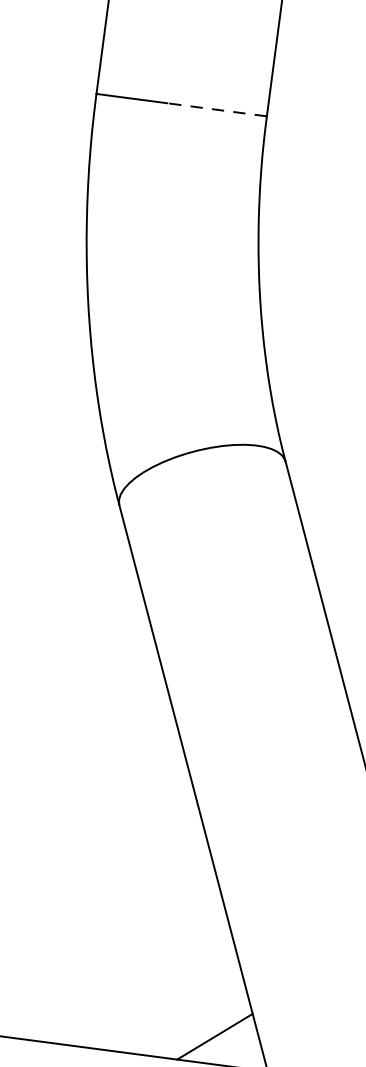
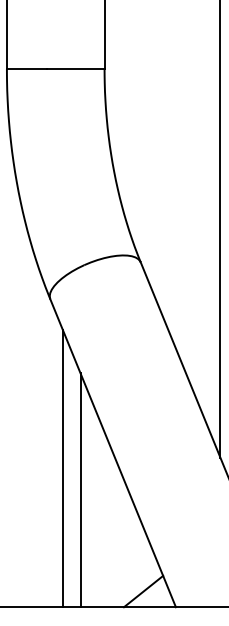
line: (217, 110) -> (76, 69), dashed -> solid
line: (103, 803) -> (63, 468), added
line: (128, 845) -> (80, 490), added

